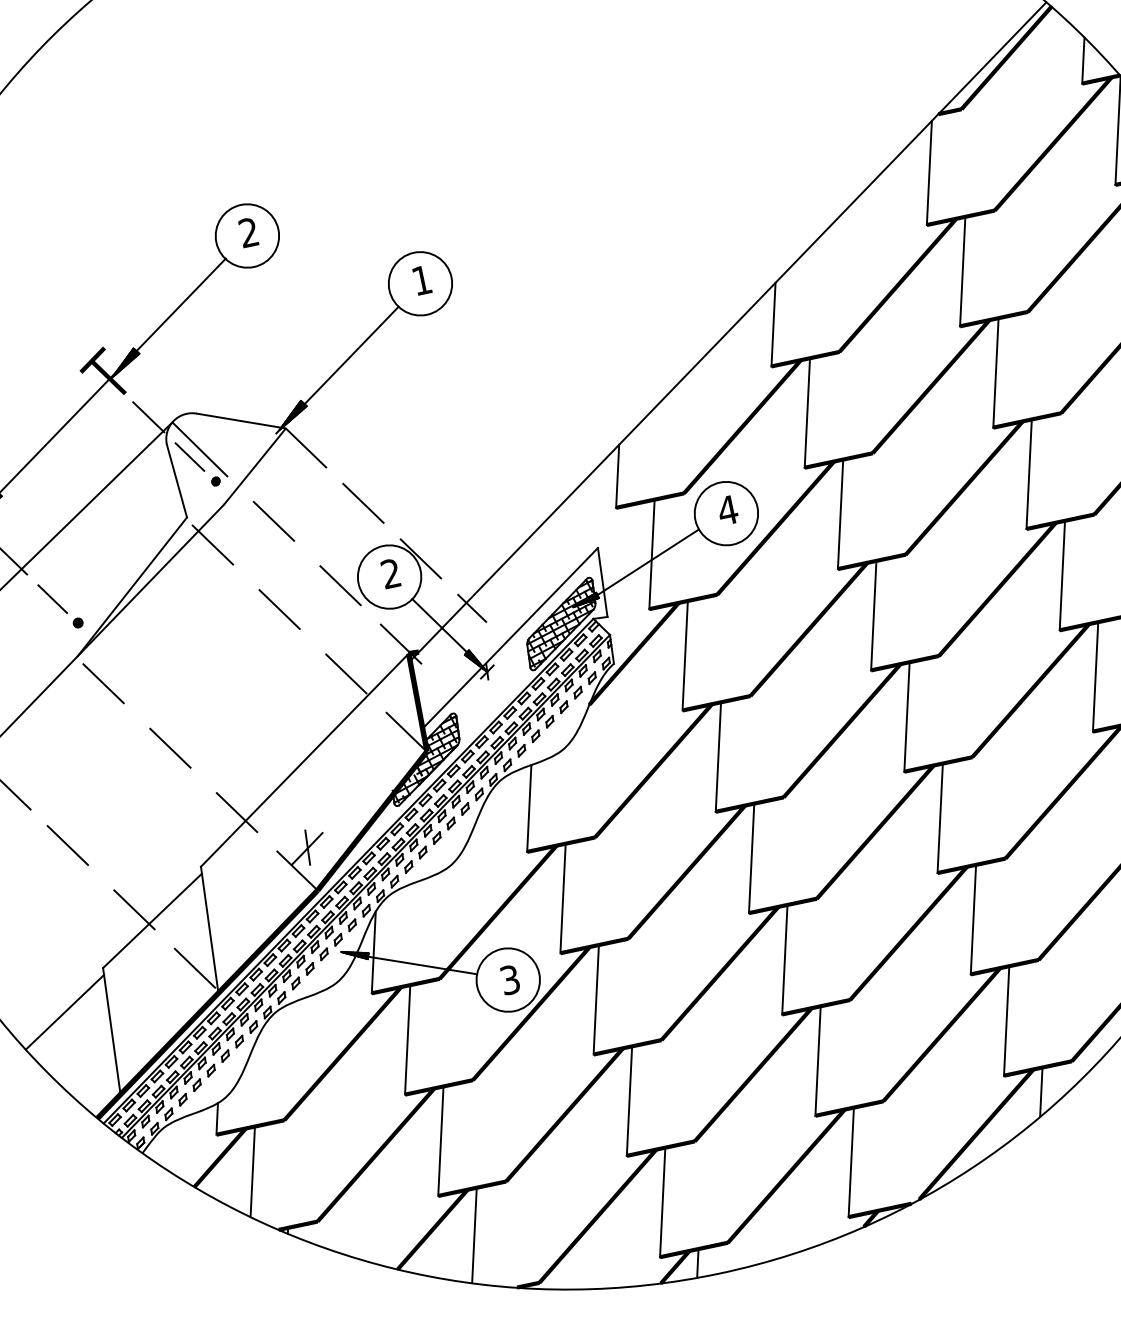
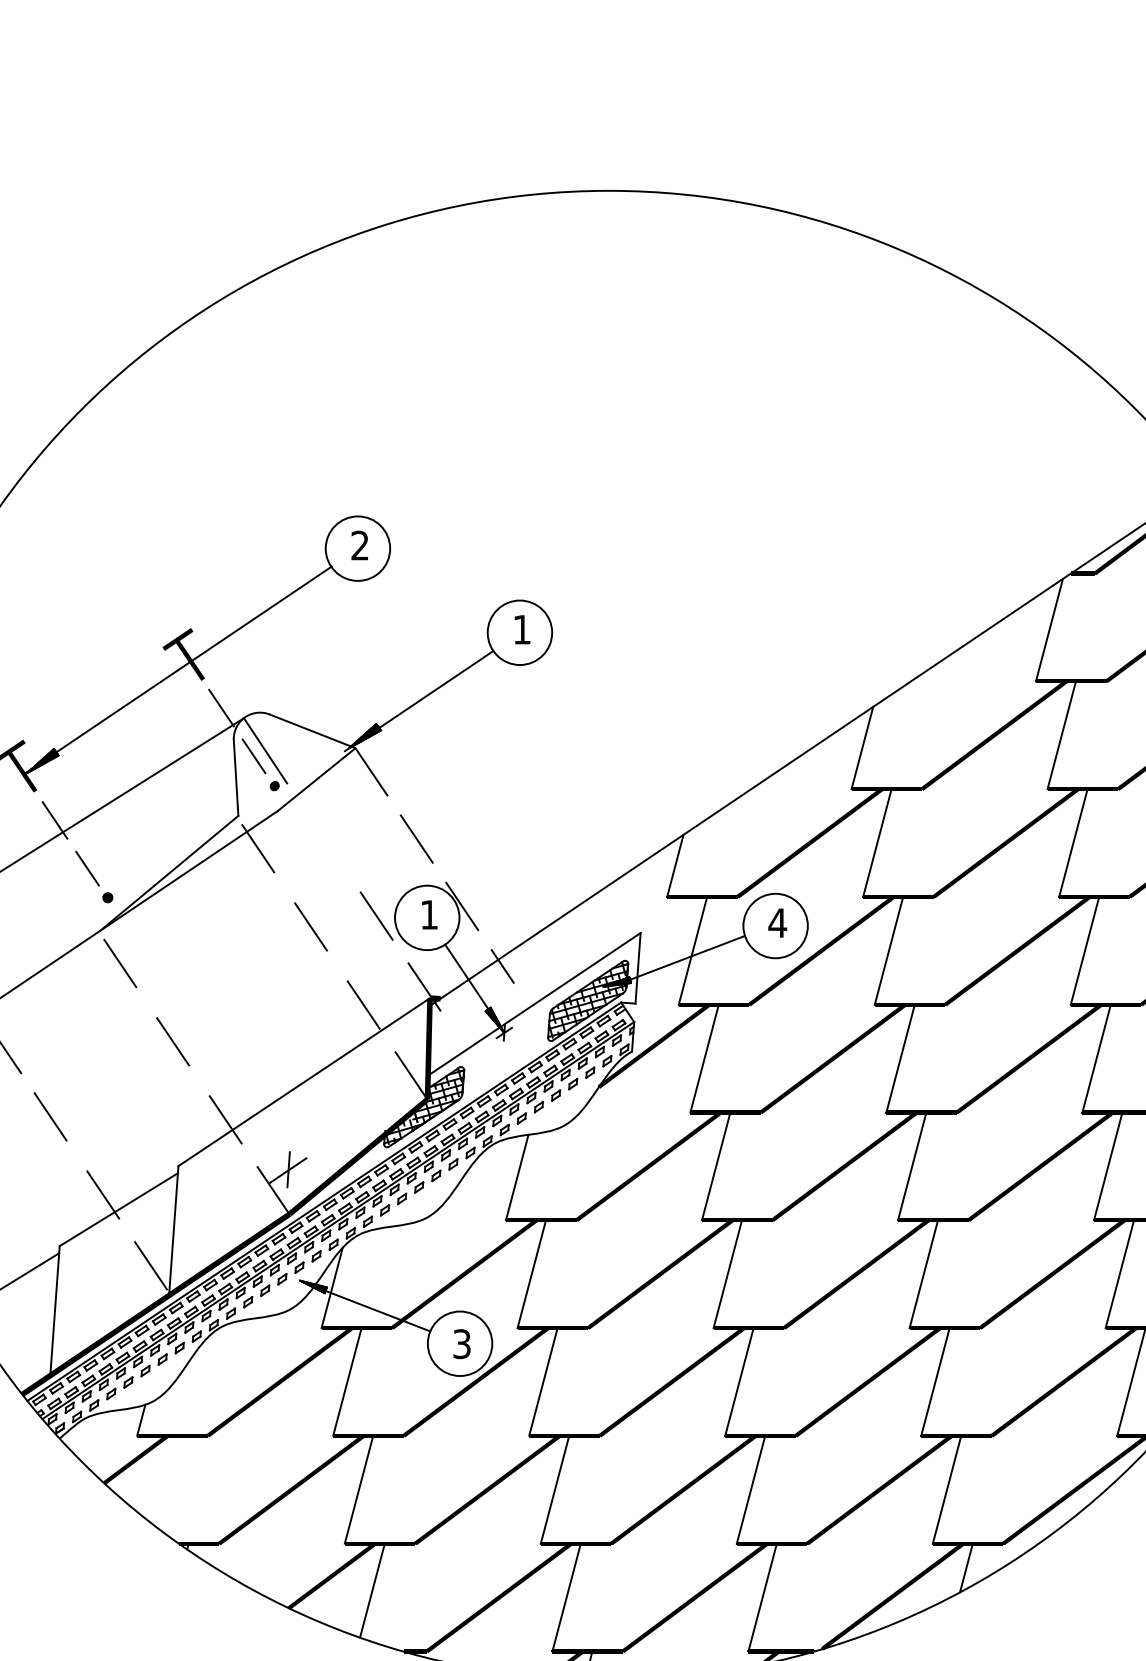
hatch: (125, 362) -> (209, 648), removed
line: (273, 520) -> (323, 837), removed
text: (390, 573) -> (428, 914), 2 -> 1
line: (252, 1170) -> (165, 1479), removed

